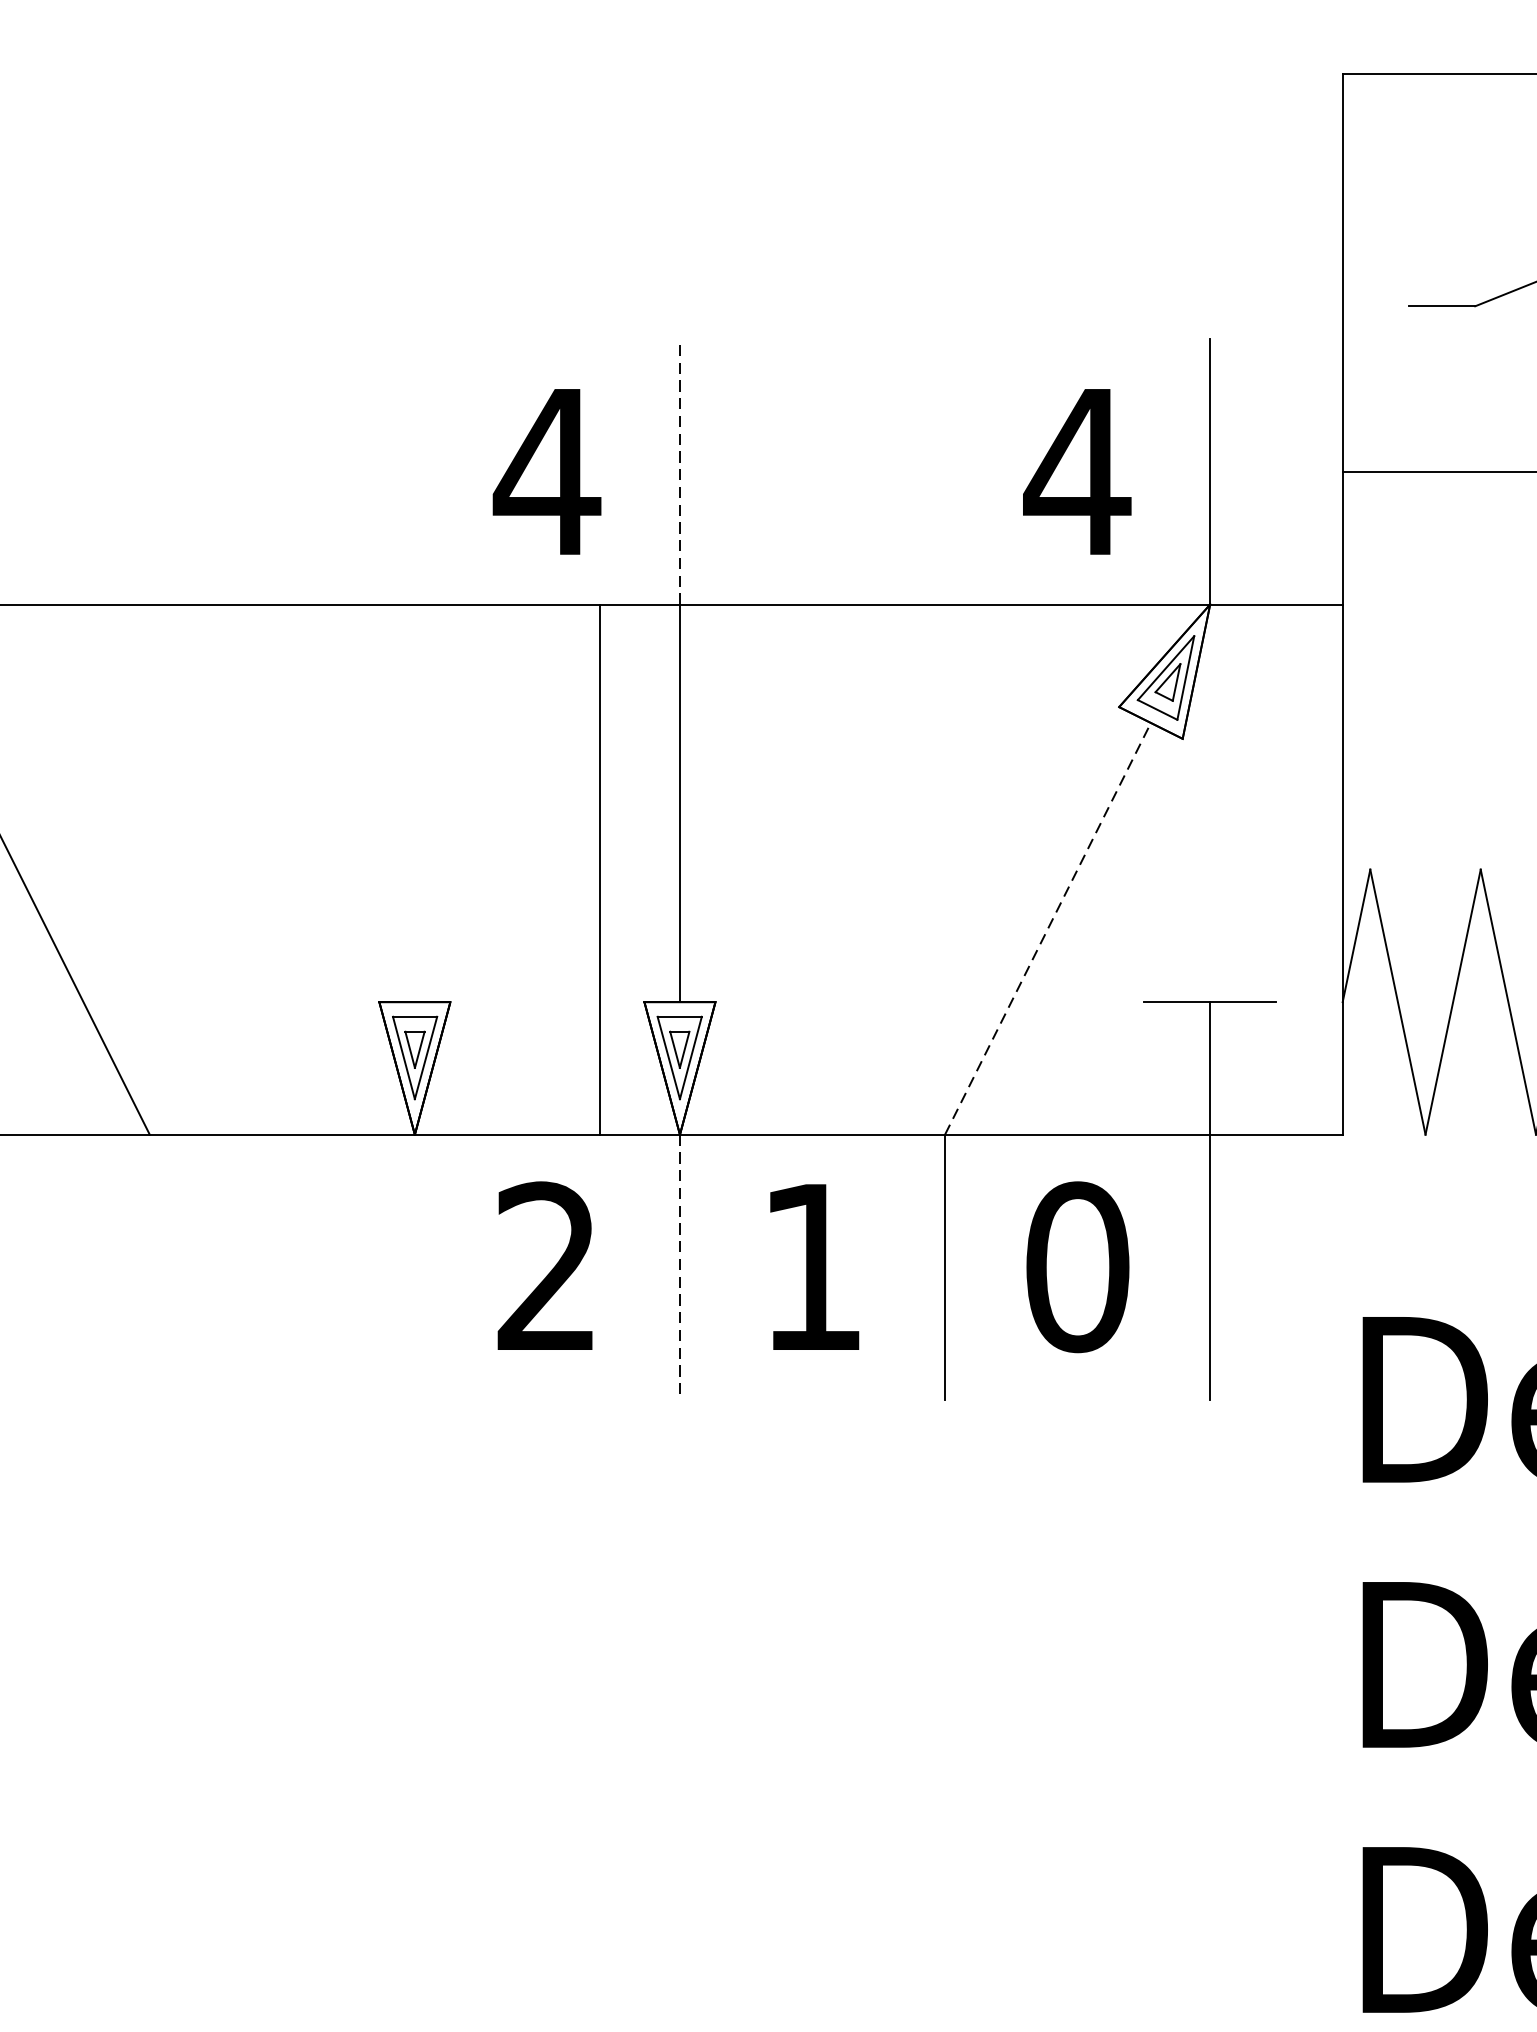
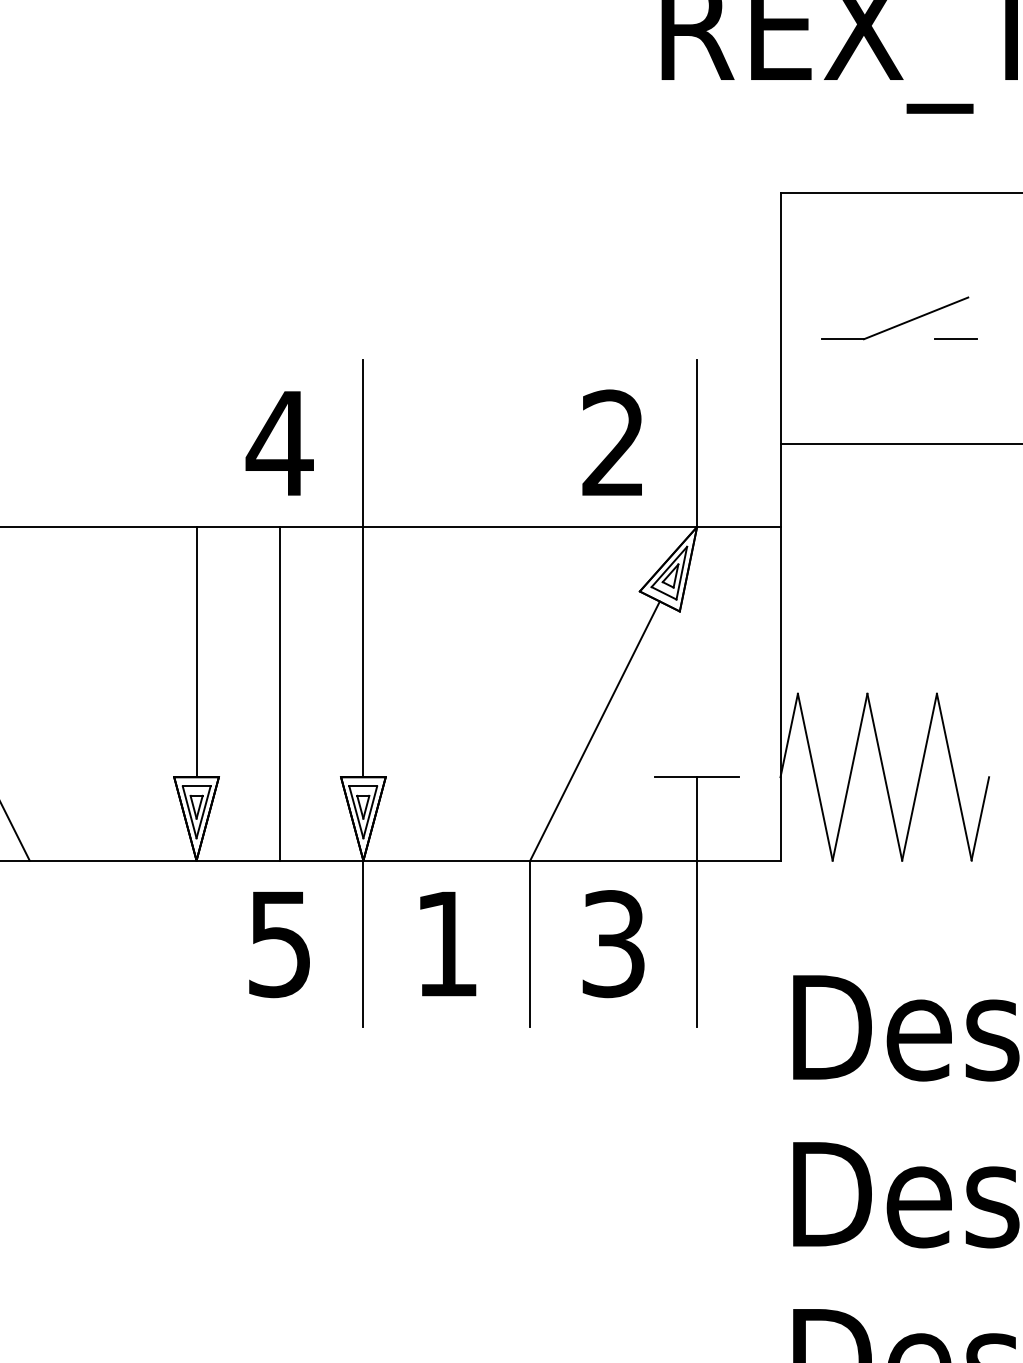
text: (1077, 470) -> (613, 442), 4 -> 2
line: (680, 471) -> (363, 443), dashed -> solid
line: (414, 802) -> (196, 651), added
line: (599, 869) -> (279, 693), moved
line: (1048, 929) -> (595, 731), dashed -> solid
text: (545, 1267) -> (278, 944), 2 -> 5
line: (680, 1267) -> (363, 944), dashed -> solid
text: (1077, 1267) -> (613, 944), 0 -> 3

